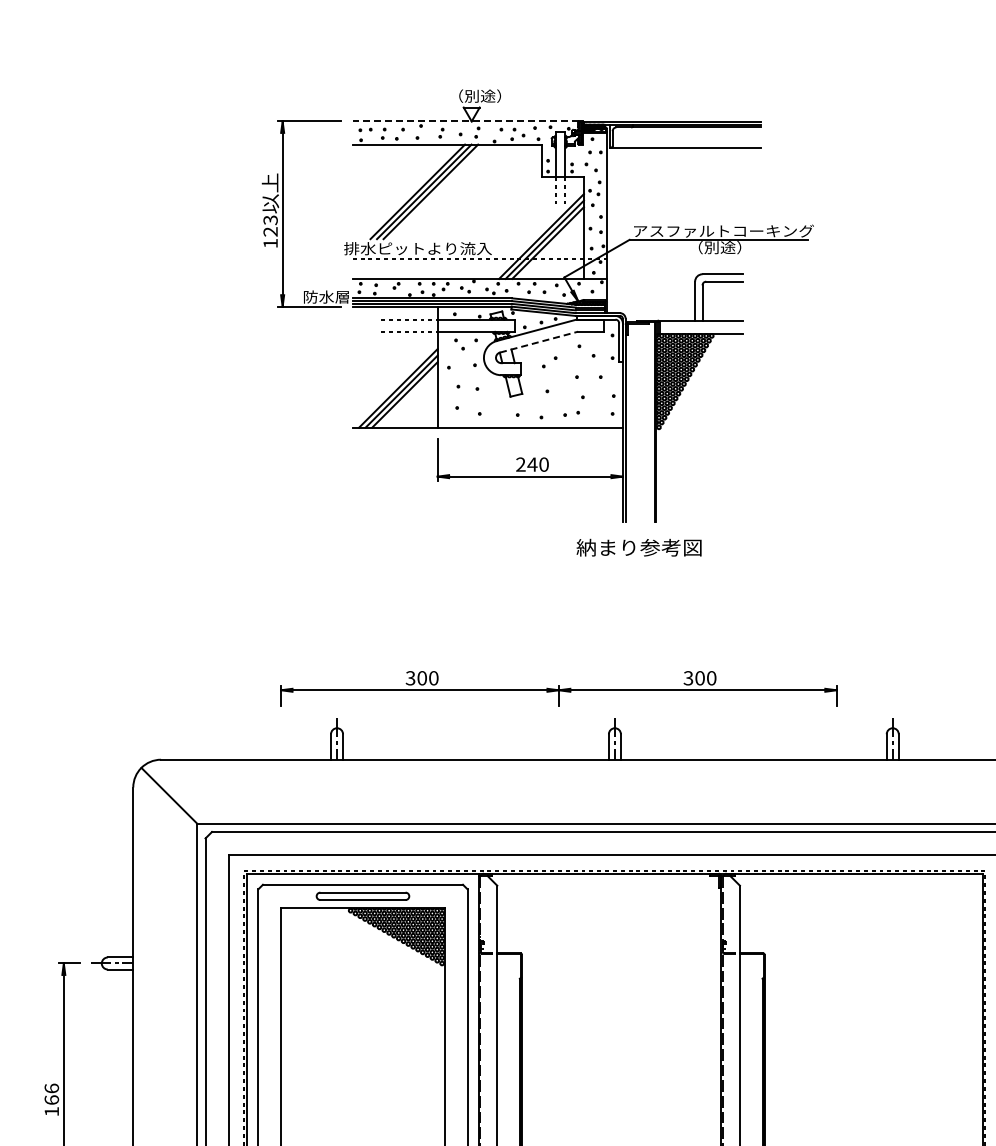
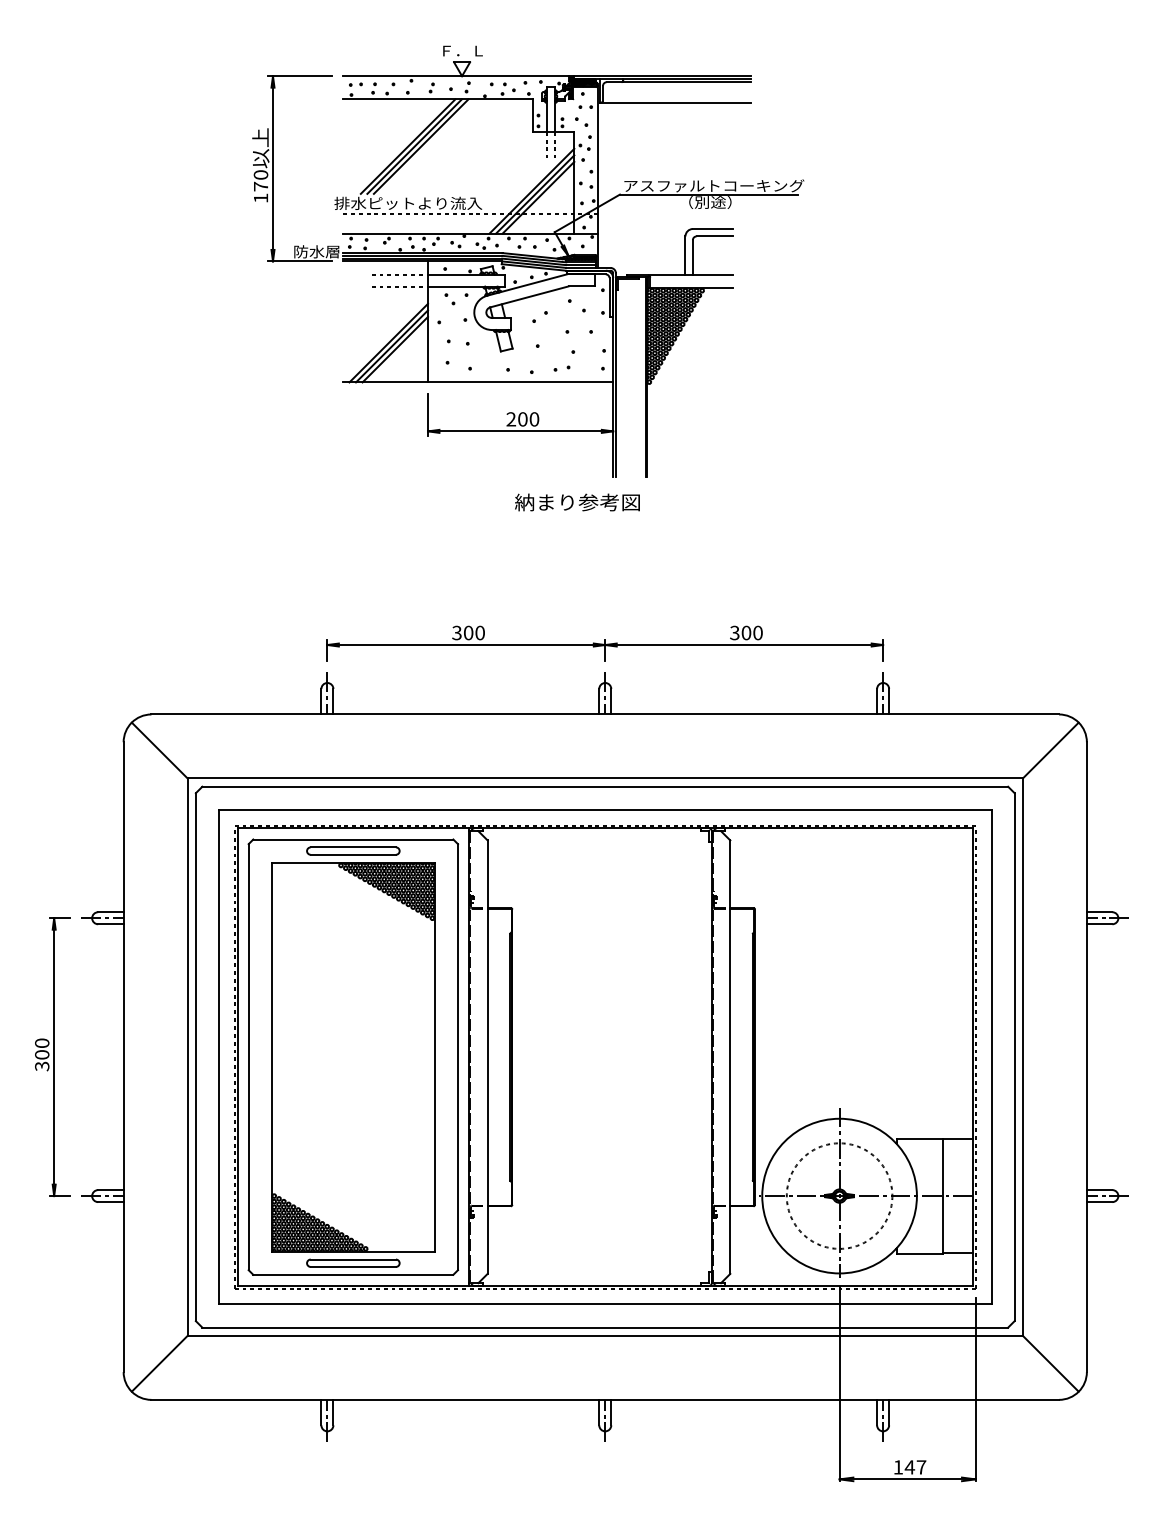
text: (477, 95) -> (467, 50), （別途） -> Ｆ．Ｌ
line: (465, 121) -> (455, 76), dashed -> solid
text: (270, 225) -> (260, 180), 123 -> 170
line: (539, 341) -> (529, 296), dashed -> solid
text: (532, 464) -> (522, 419), 240 -> 200
text: (639, 547) -> (577, 502), moved
part: (559, 688) -> (605, 643), moved
text: (52, 1099) -> (42, 1054), 166 -> 300

